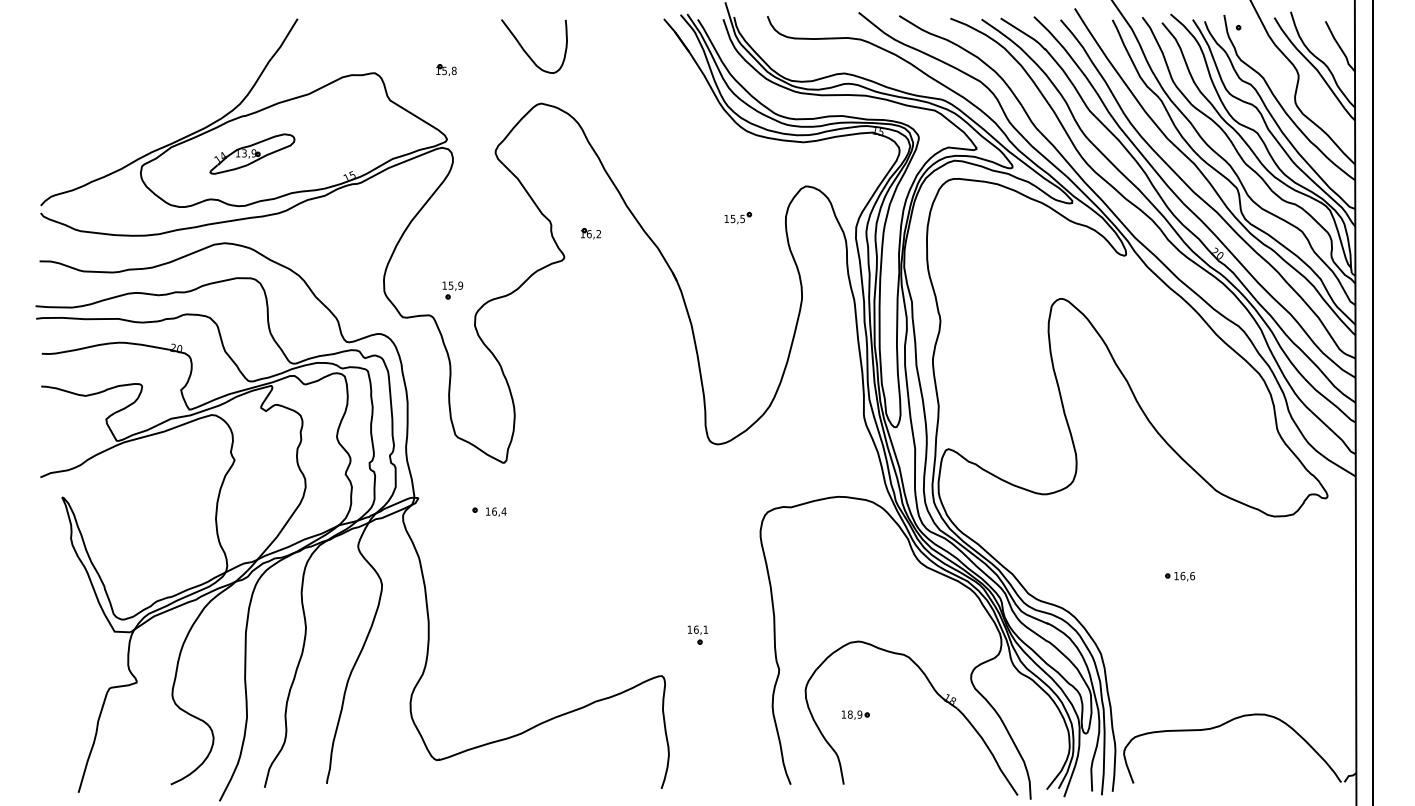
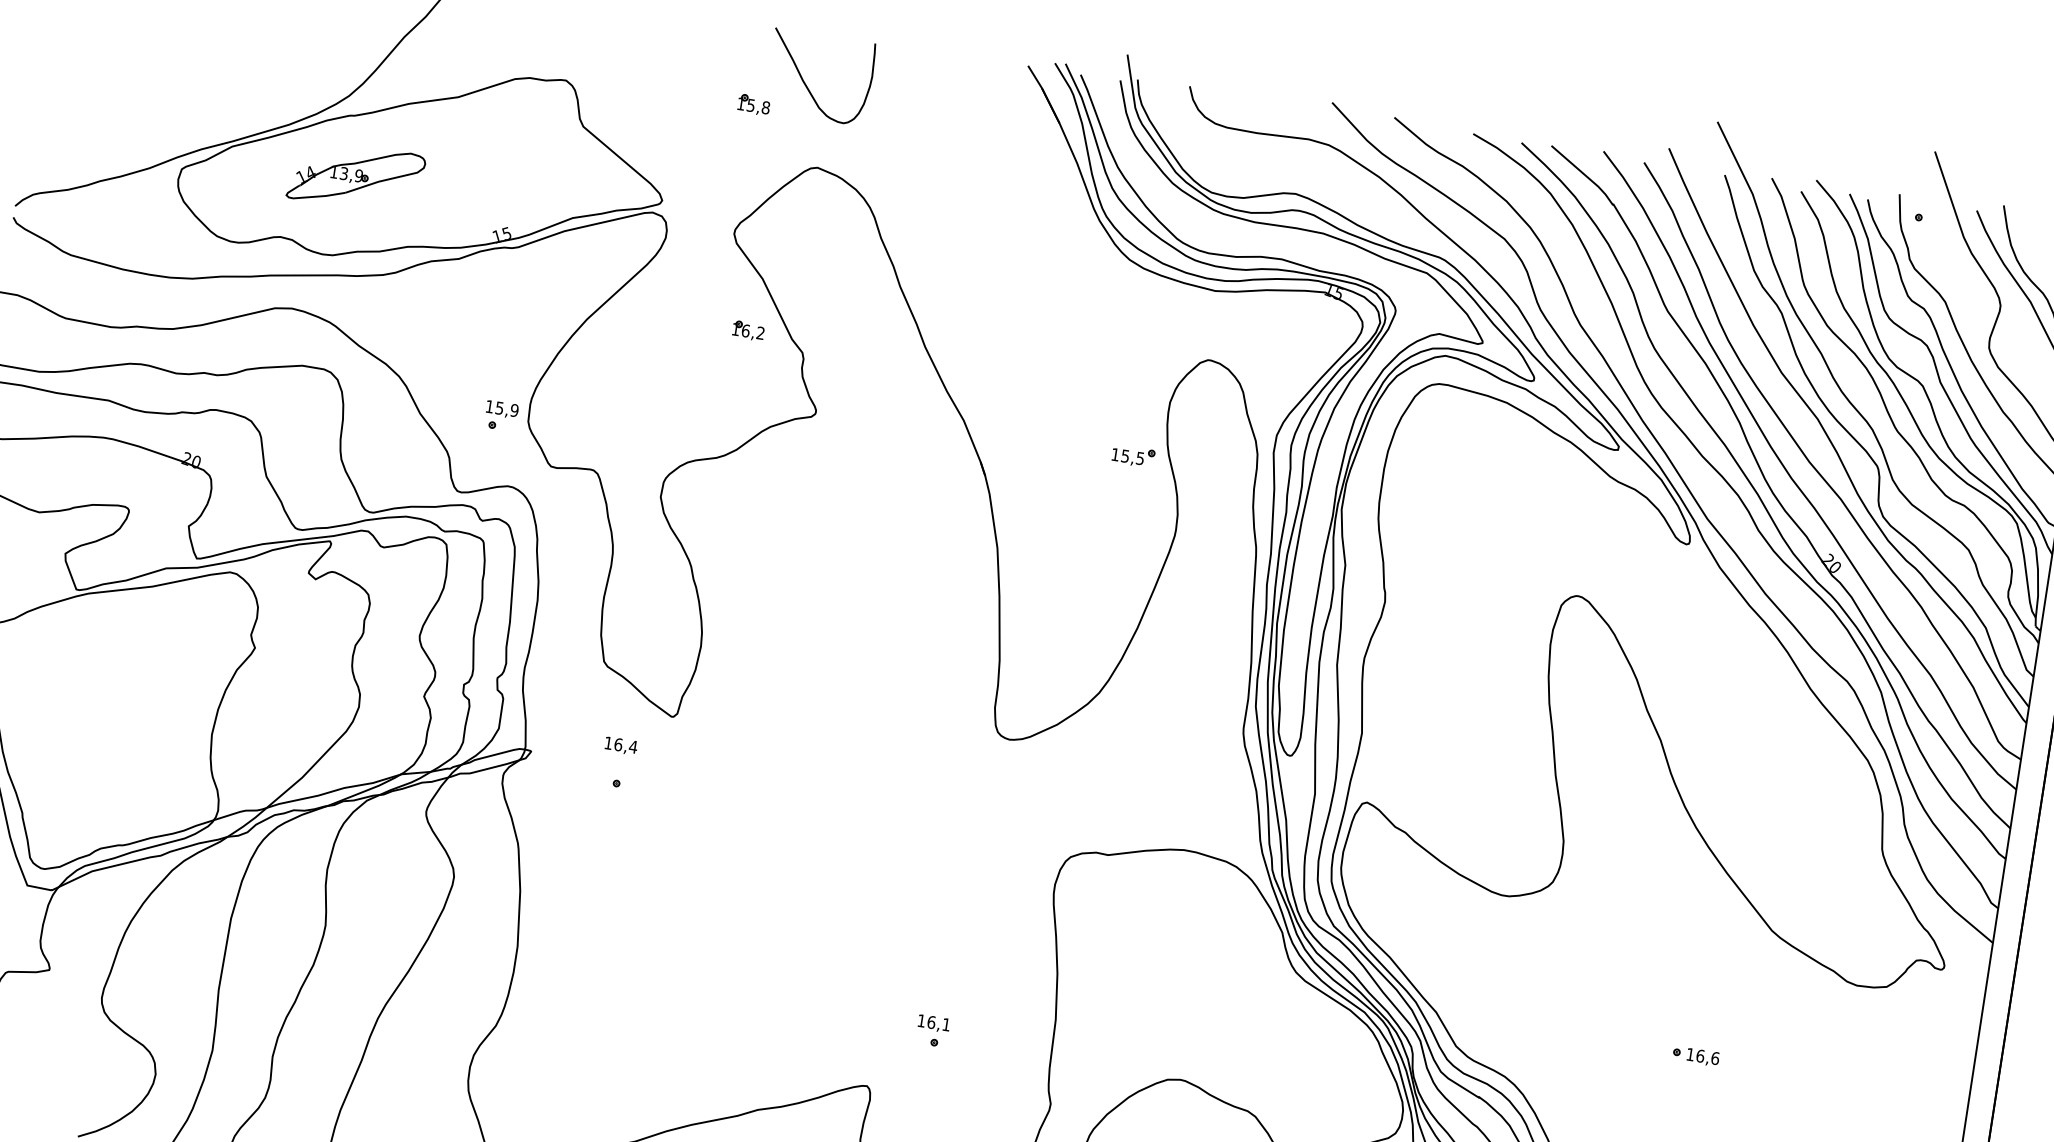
part: (446, 69) -> (754, 103), moved
part: (737, 218) -> (1132, 456), moved
part: (590, 233) -> (747, 330), moved
part: (452, 290) -> (500, 416), moved
text: (496, 511) -> (621, 744), moved

